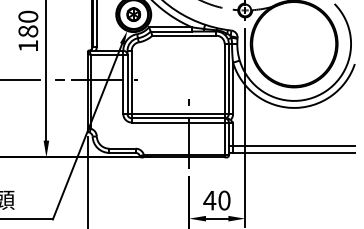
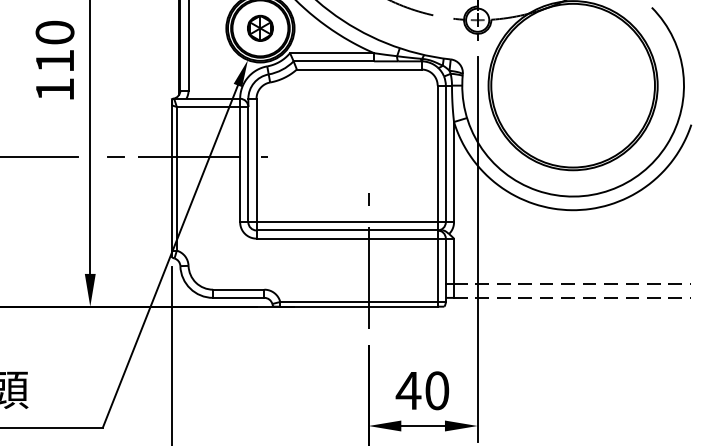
text: (28, 31) -> (55, 61), 180 -> 110
line: (293, 145) -> (571, 283), solid -> dashed
line: (293, 152) -> (571, 297), solid -> dashed

